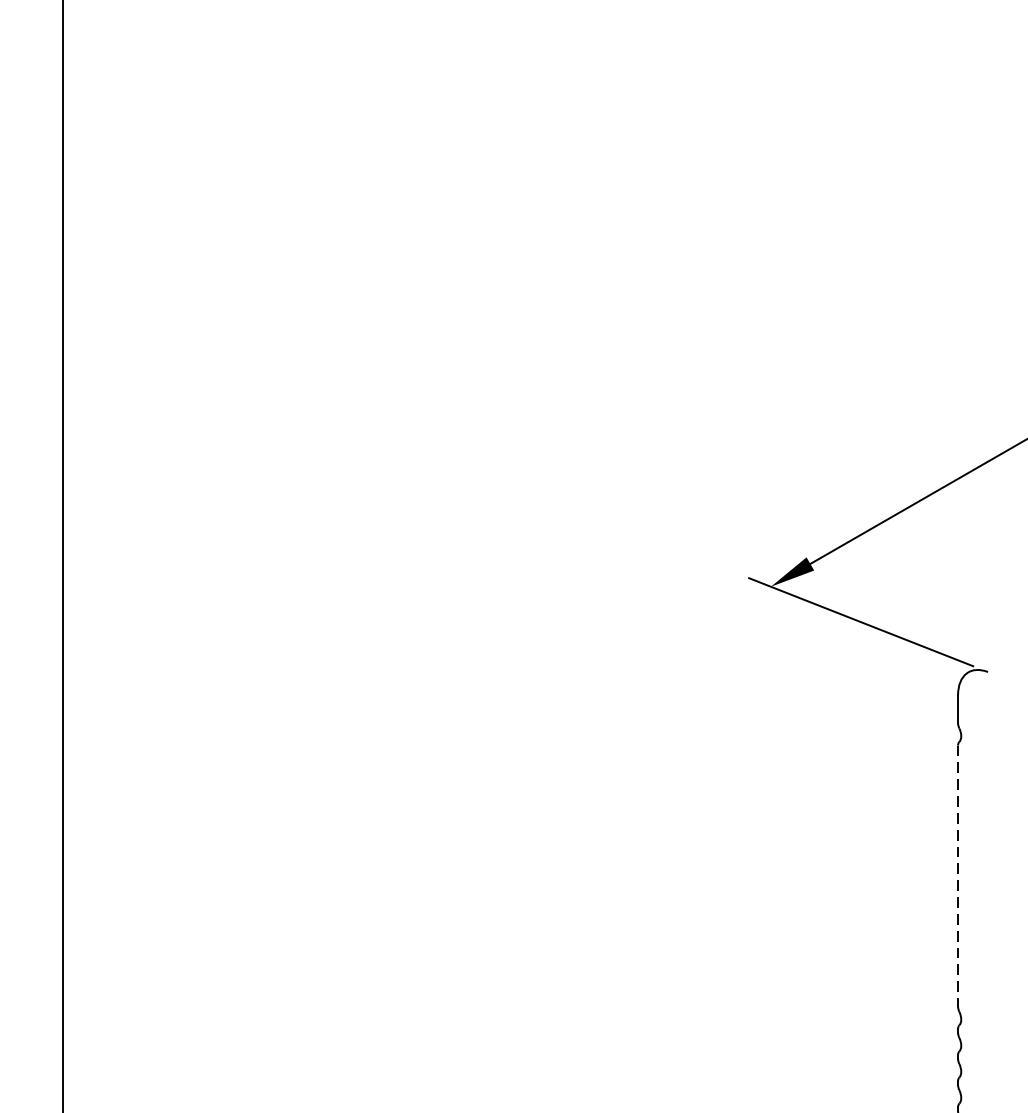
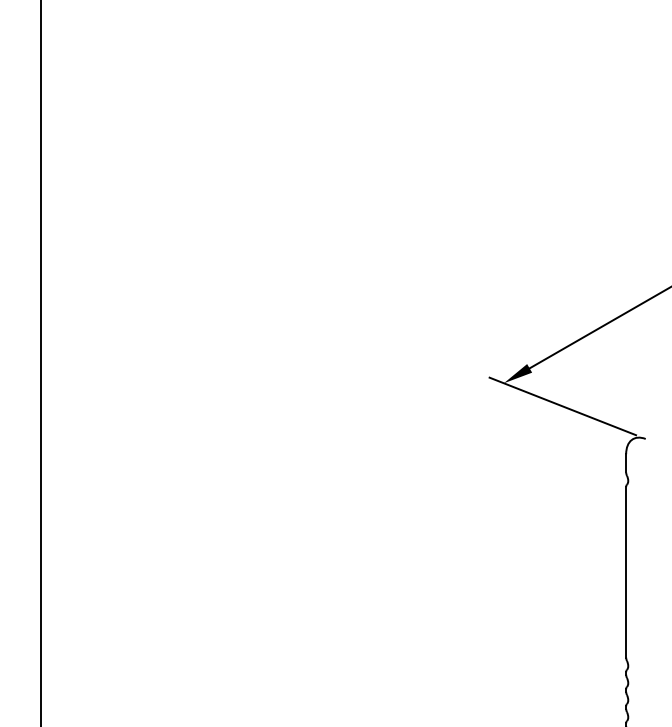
line: (958, 876) -> (626, 572), dashed -> solid

